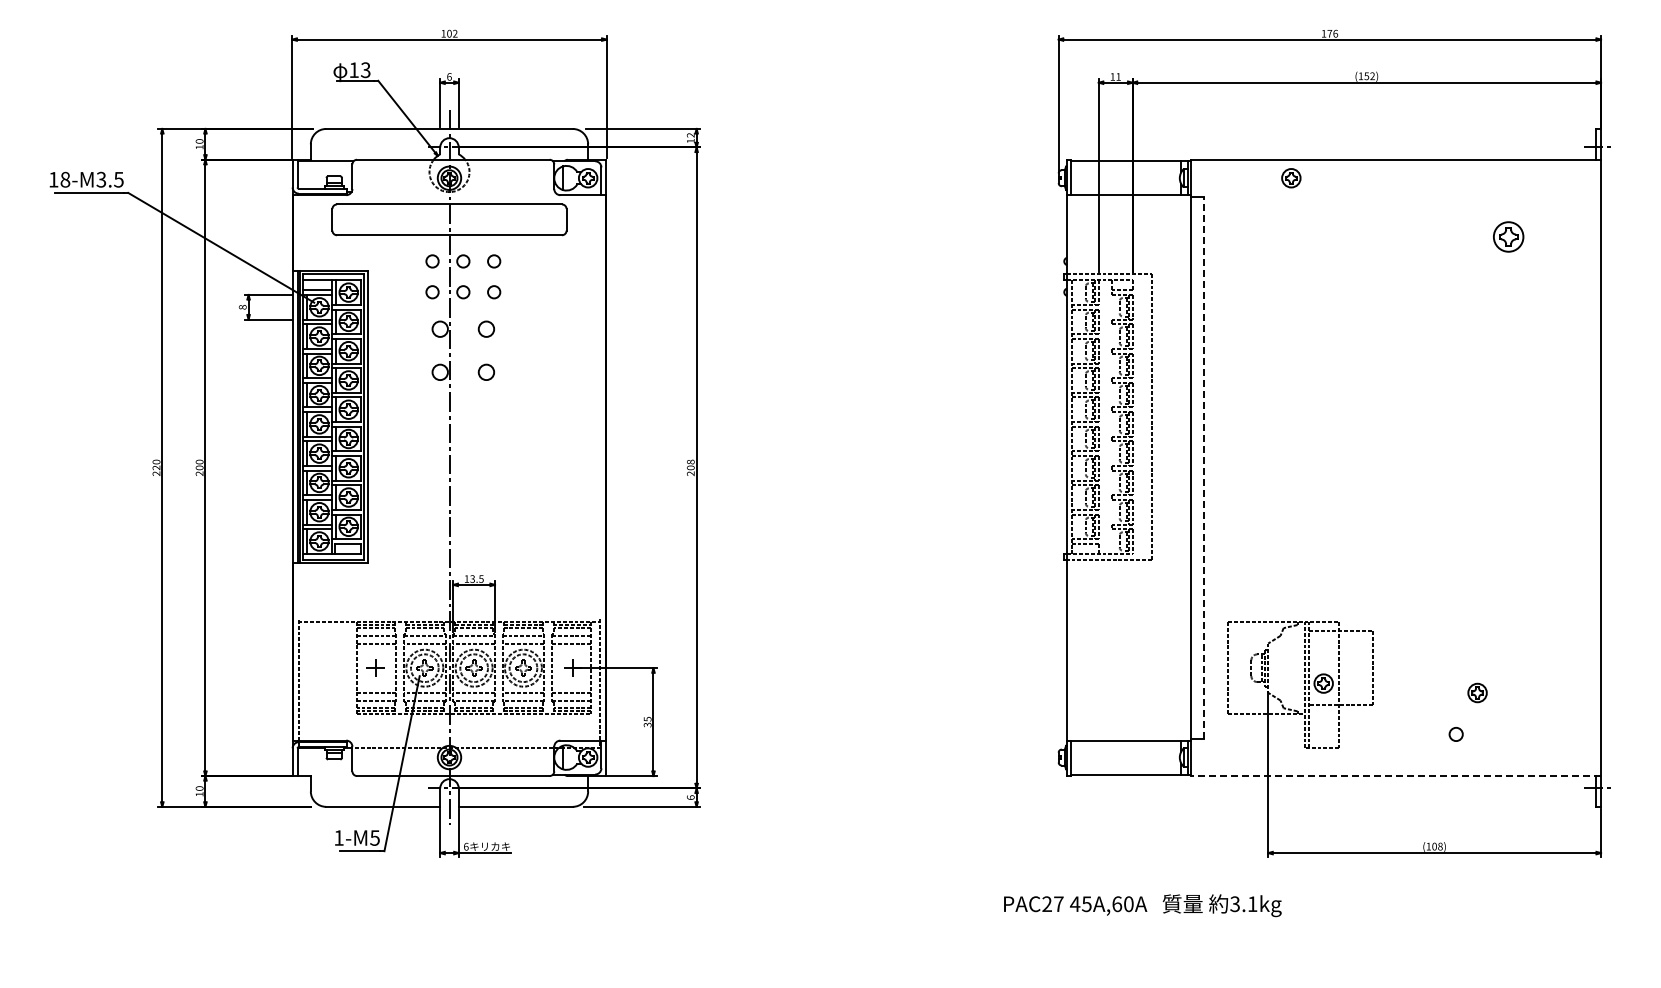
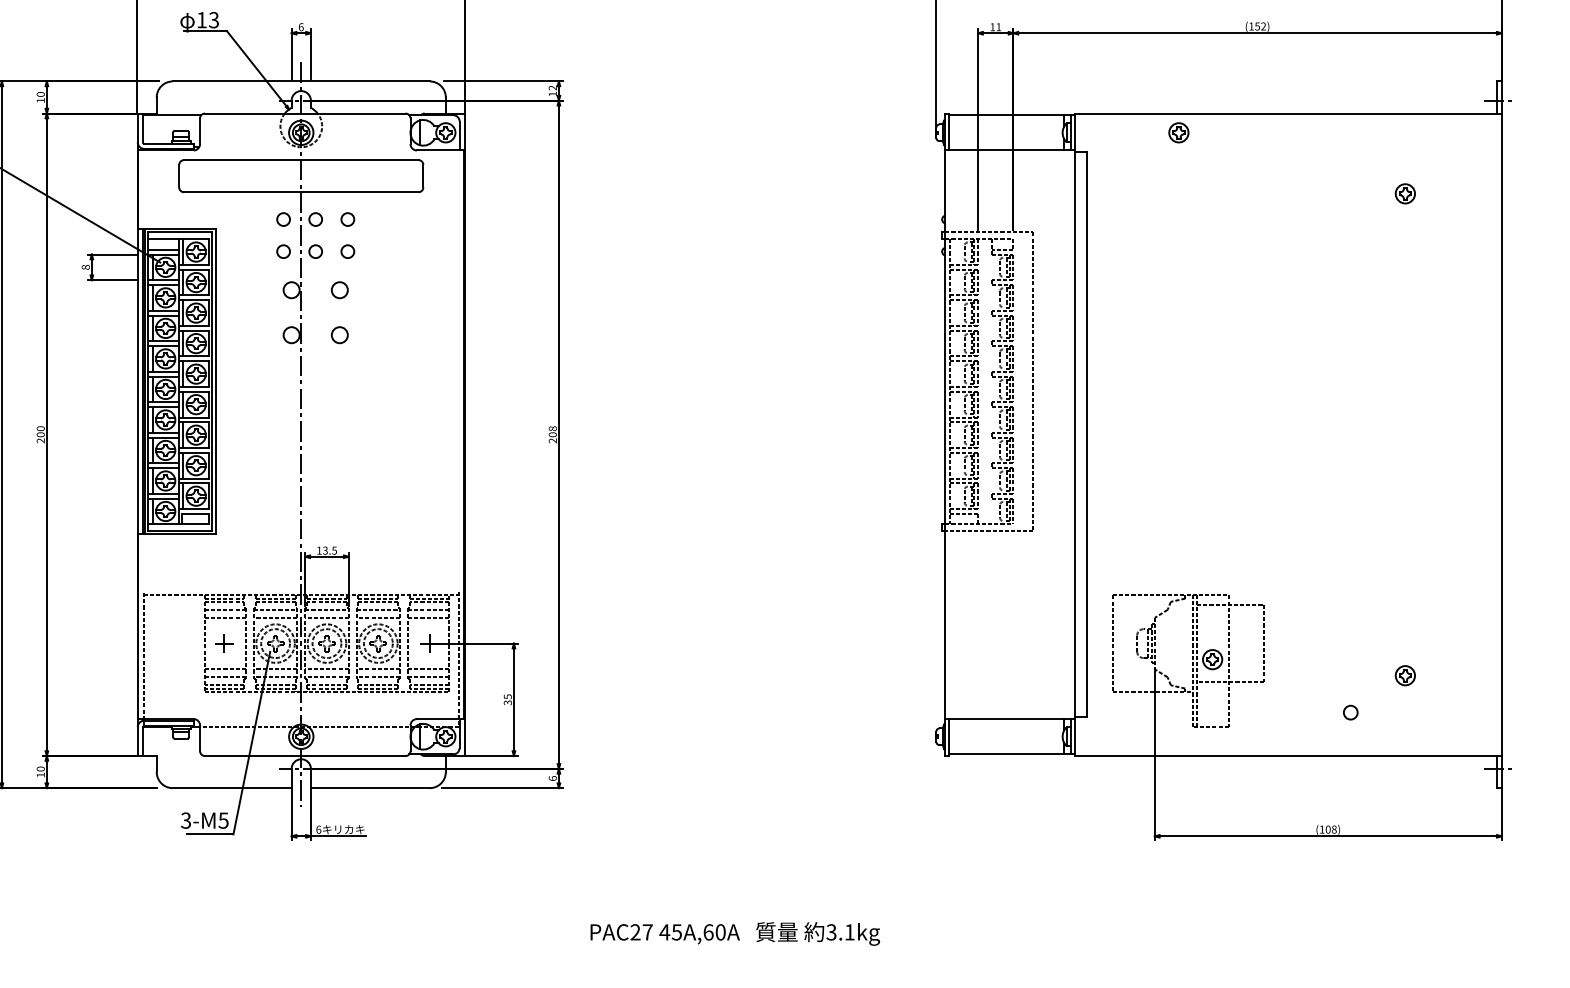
part: (1508, 236) -> (1405, 193), size x0.62
line: (1203, 467) -> (1087, 434), dashed -> solid
part: (1477, 692) -> (1405, 675), moved
line: (1396, 776) -> (1288, 756), dashed -> solid
text: (338, 837) -> (185, 820), 1-M5 -> 3-M5
text: (1142, 905) -> (734, 933), moved

